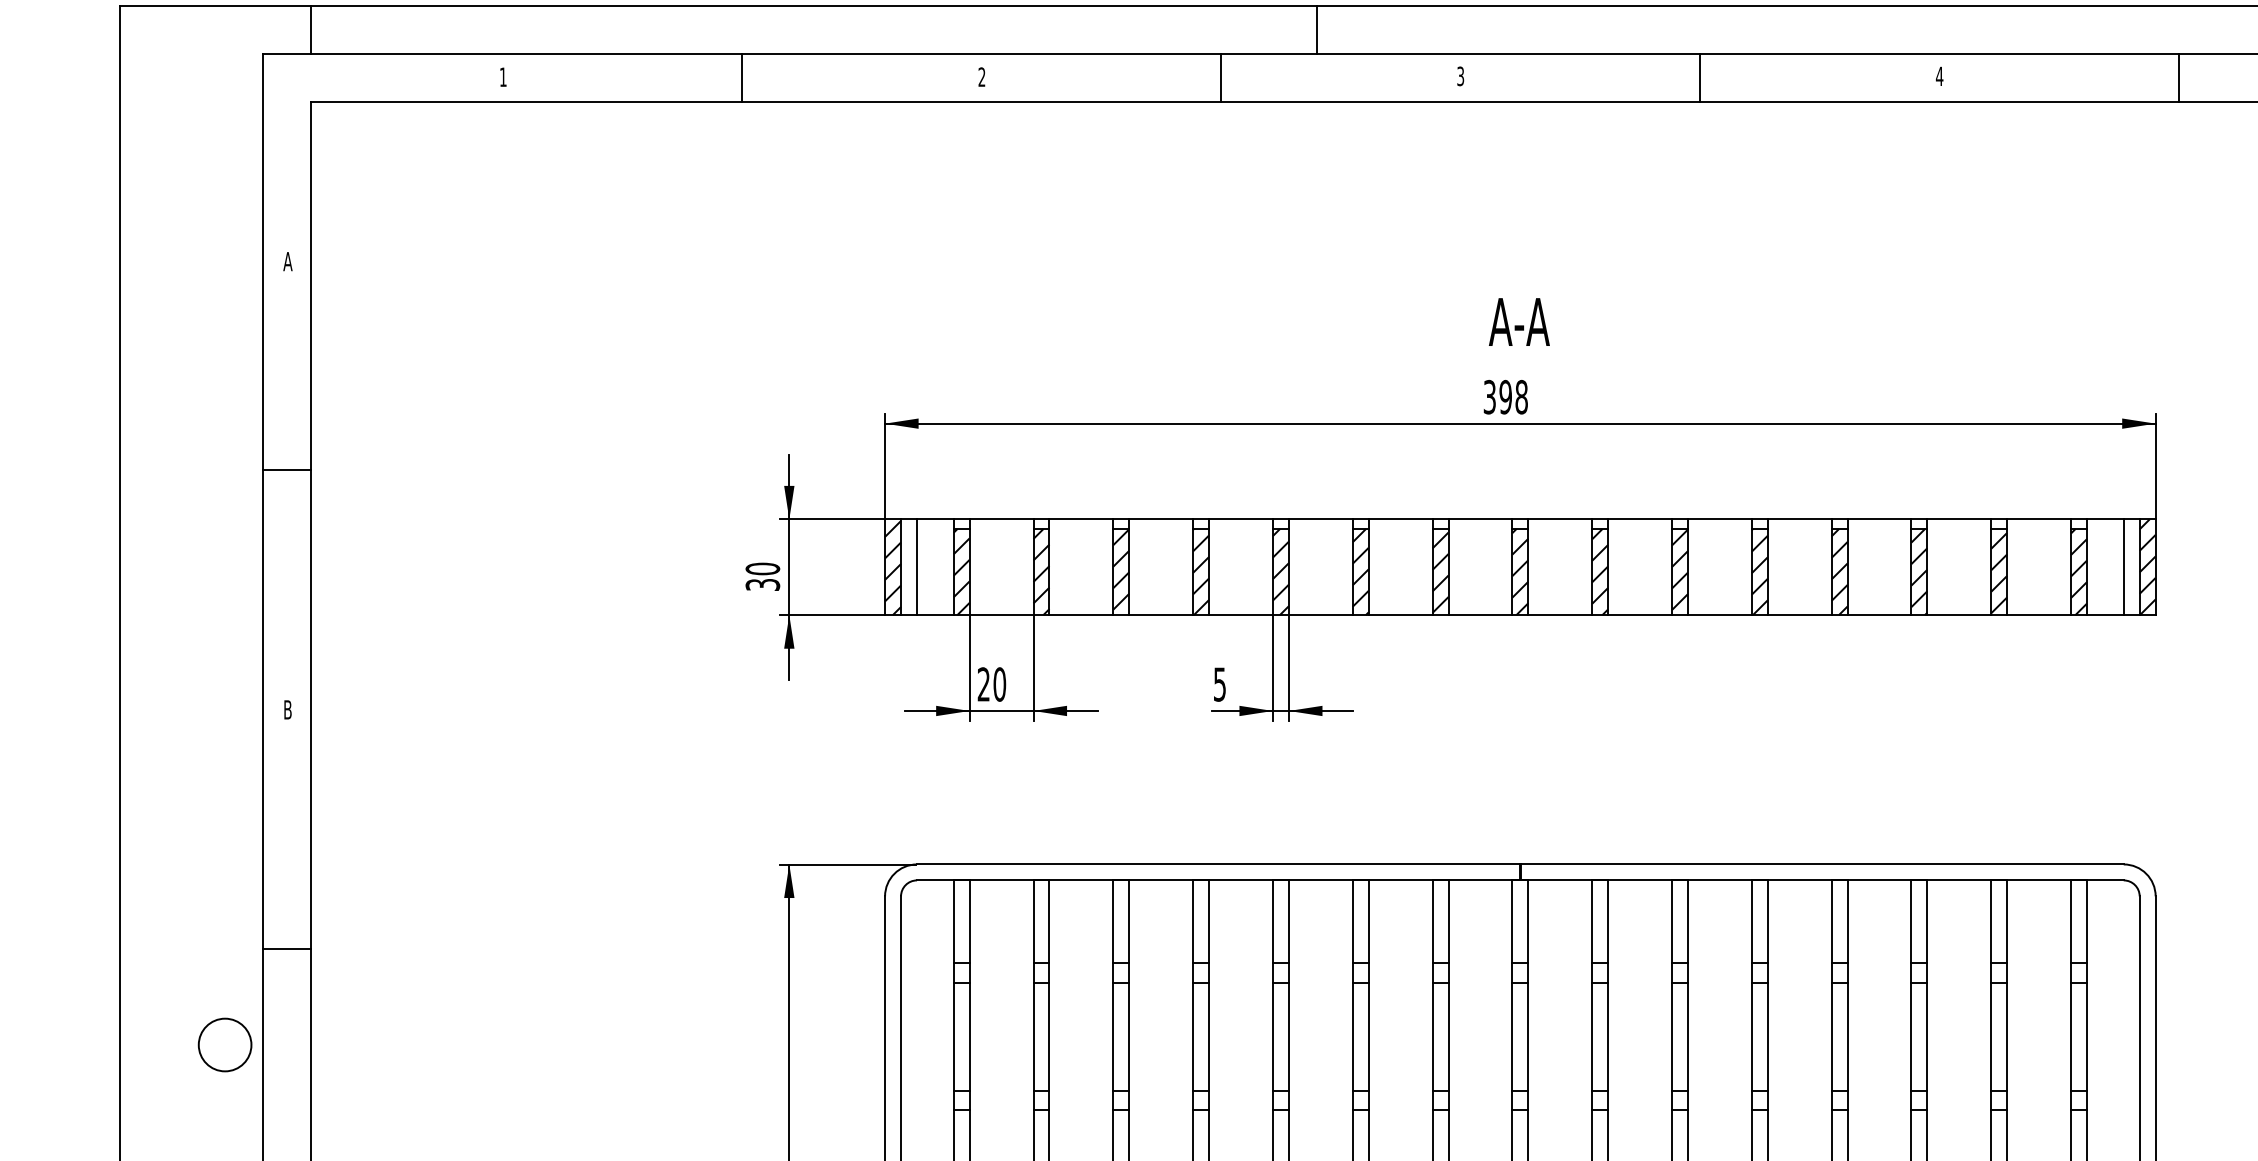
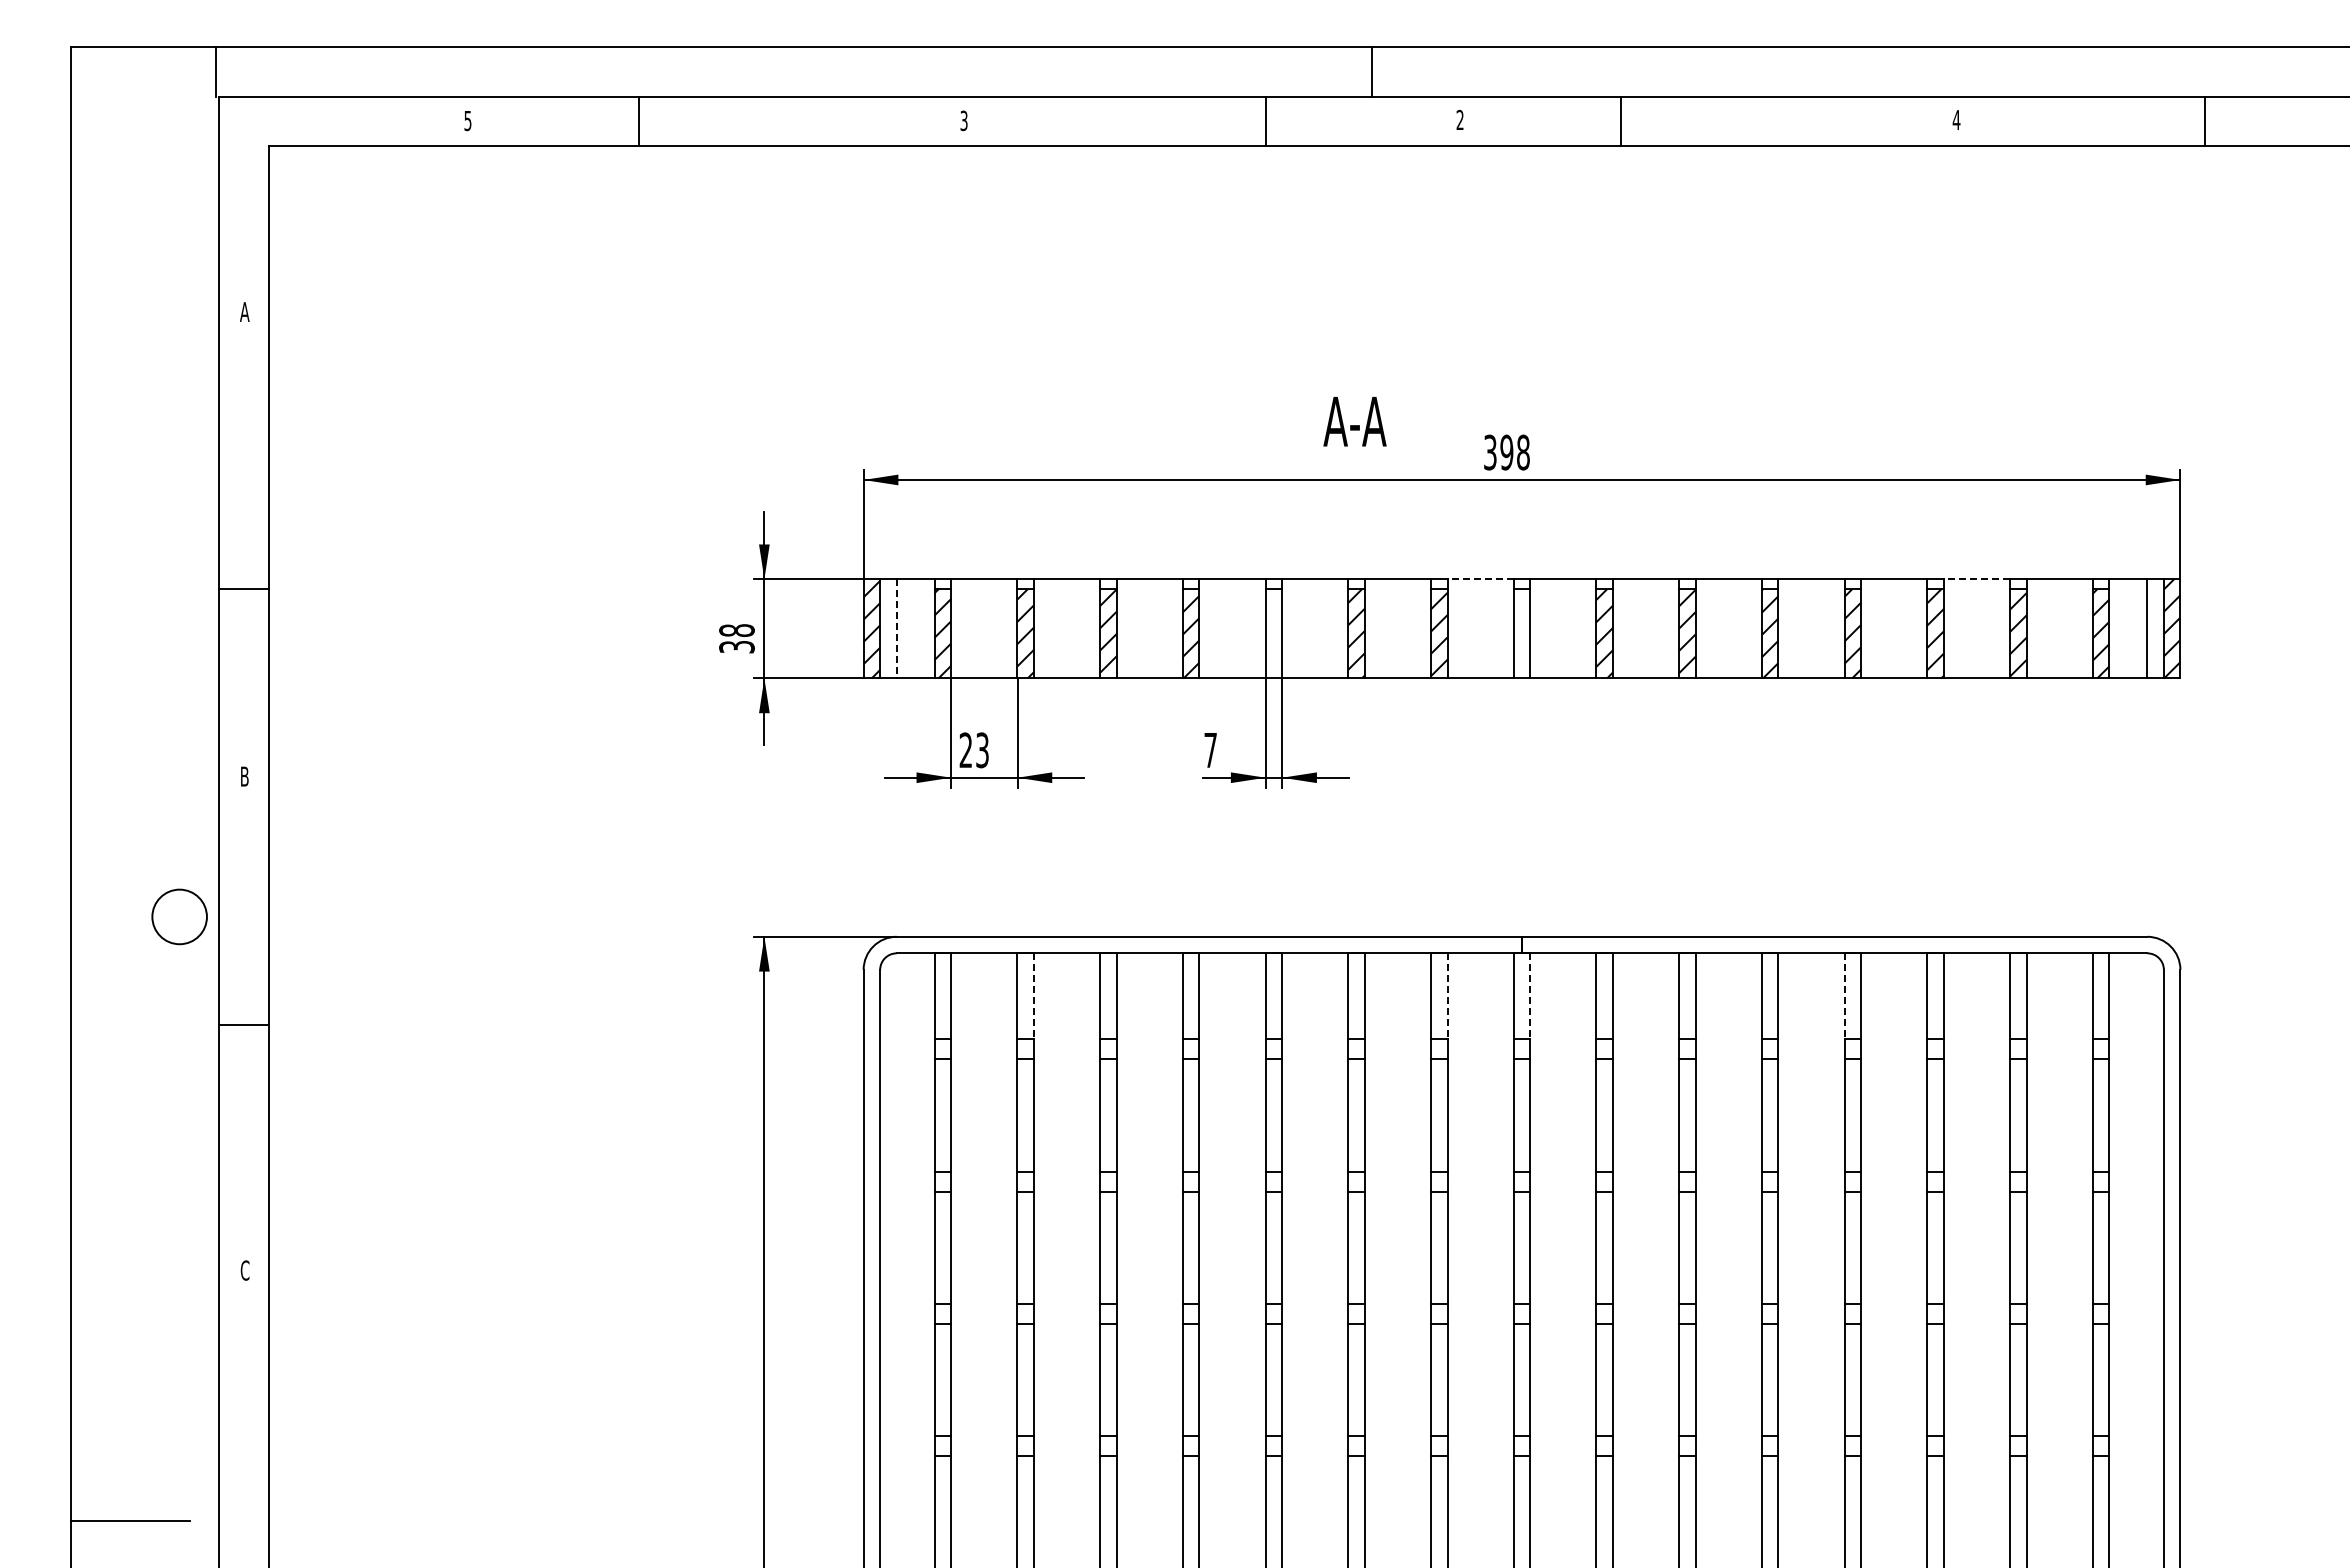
line: (311, 29) -> (216, 71), moved
line: (1317, 29) -> (1372, 71), moved
text: (1460, 76) -> (1459, 120), 3 -> 2
text: (502, 77) -> (467, 121), 1 -> 5
line: (742, 77) -> (638, 121), moved
text: (981, 77) -> (963, 121), 2 -> 3
line: (1220, 77) -> (1265, 121), moved
line: (1700, 77) -> (1621, 121), moved
text: (1518, 321) -> (1354, 421), moved
line: (287, 470) -> (244, 589), moved
line: (1480, 519) -> (1480, 579), solid -> dashed
line: (1958, 519) -> (1976, 579), solid -> dashed
line: (916, 566) -> (896, 628), solid -> dashed
text: (762, 568) -> (736, 630), 30 -> 38
hatch: (1280, 571) -> (1273, 633), removed
hatch: (1519, 571) -> (1521, 633), removed
text: (999, 684) -> (982, 750), 20 -> 23
text: (1219, 684) -> (1210, 750), 5 -> 7
line: (1049, 922) -> (1034, 996), solid -> dashed
line: (1448, 922) -> (1447, 996), solid -> dashed
line: (1528, 922) -> (1530, 996), solid -> dashed
line: (1831, 922) -> (1844, 996), solid -> dashed
circle: (224, 1044) -> (179, 916), moved

